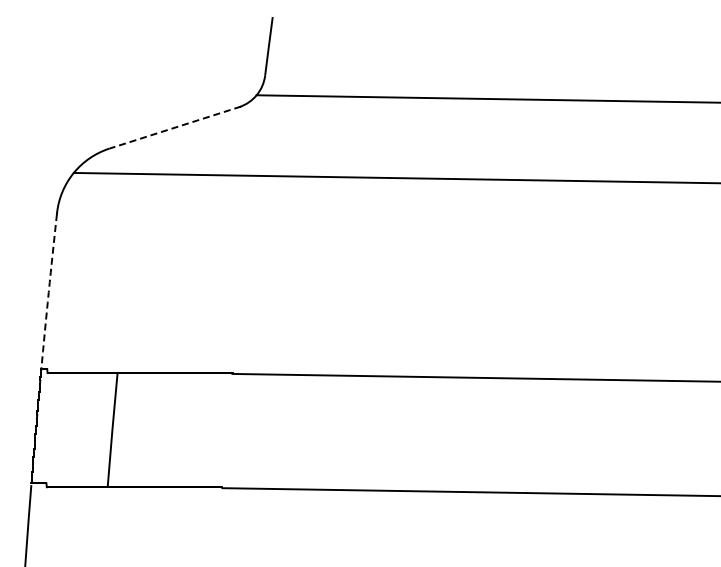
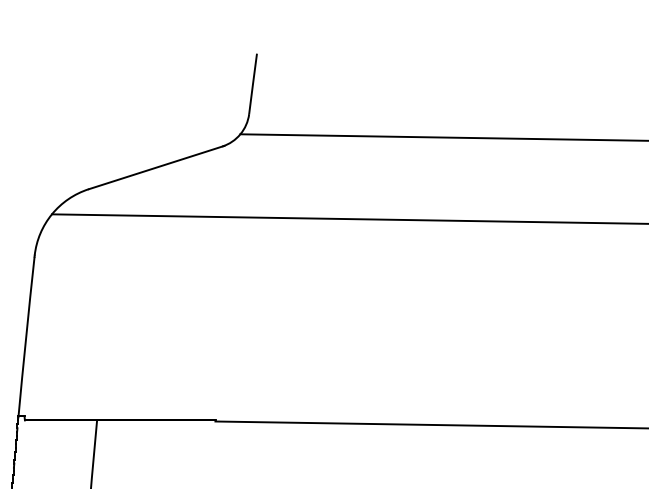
line: (175, 127) -> (156, 167), dashed -> solid
arc: (48, 292) -> (25, 337), dashed -> solid

